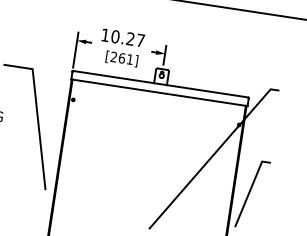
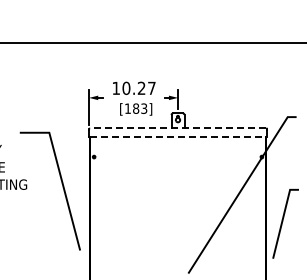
text: (121, 58) -> (135, 108), [261] -> [183]
line: (160, 84) -> (177, 128), solid -> dashed
line: (159, 93) -> (178, 137), solid -> dashed

